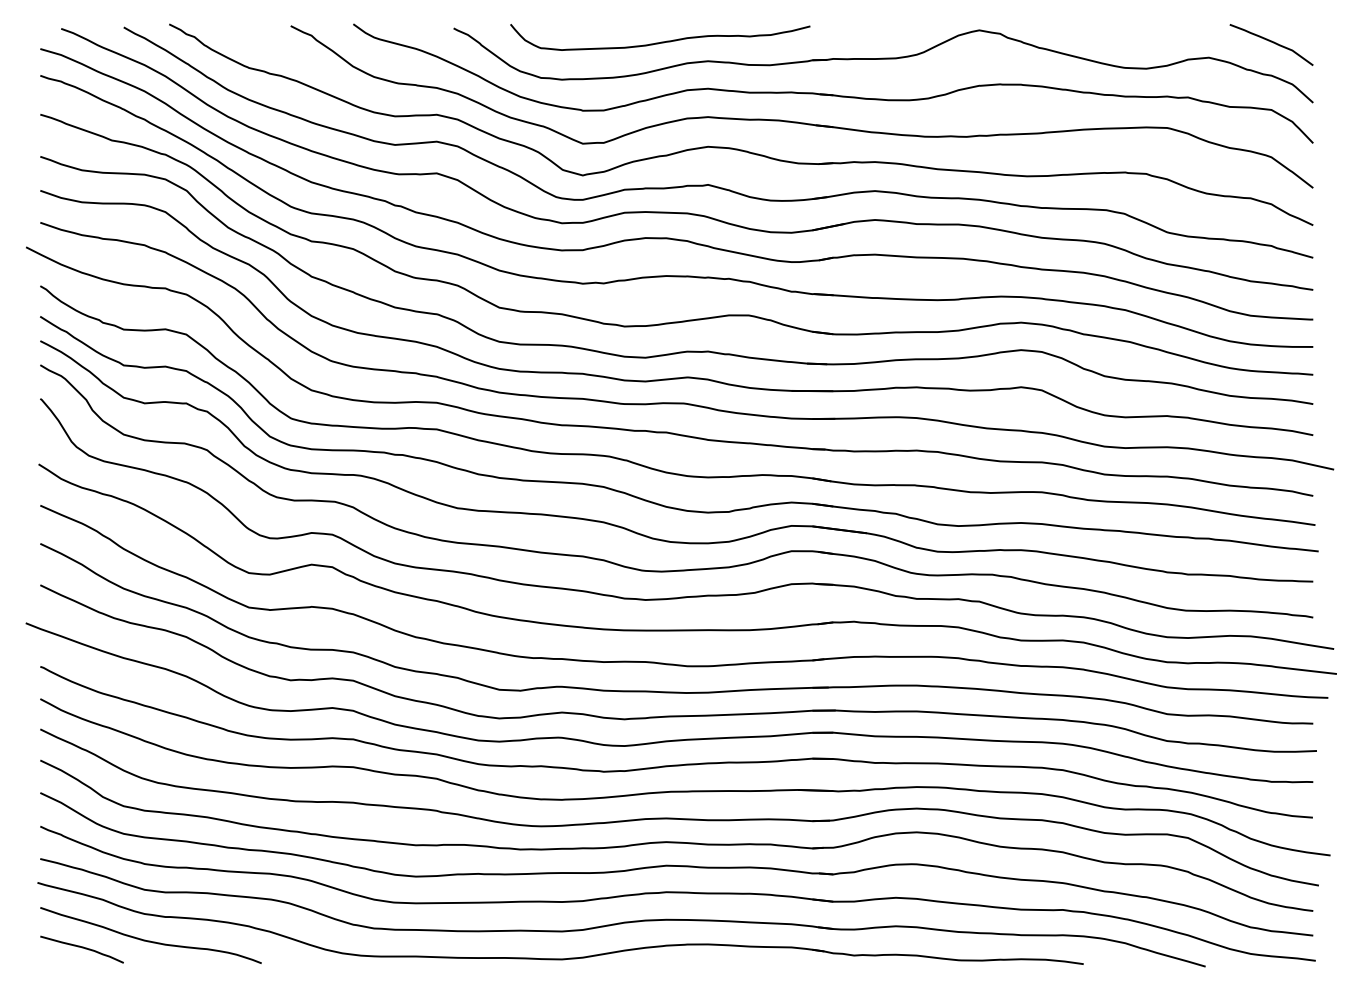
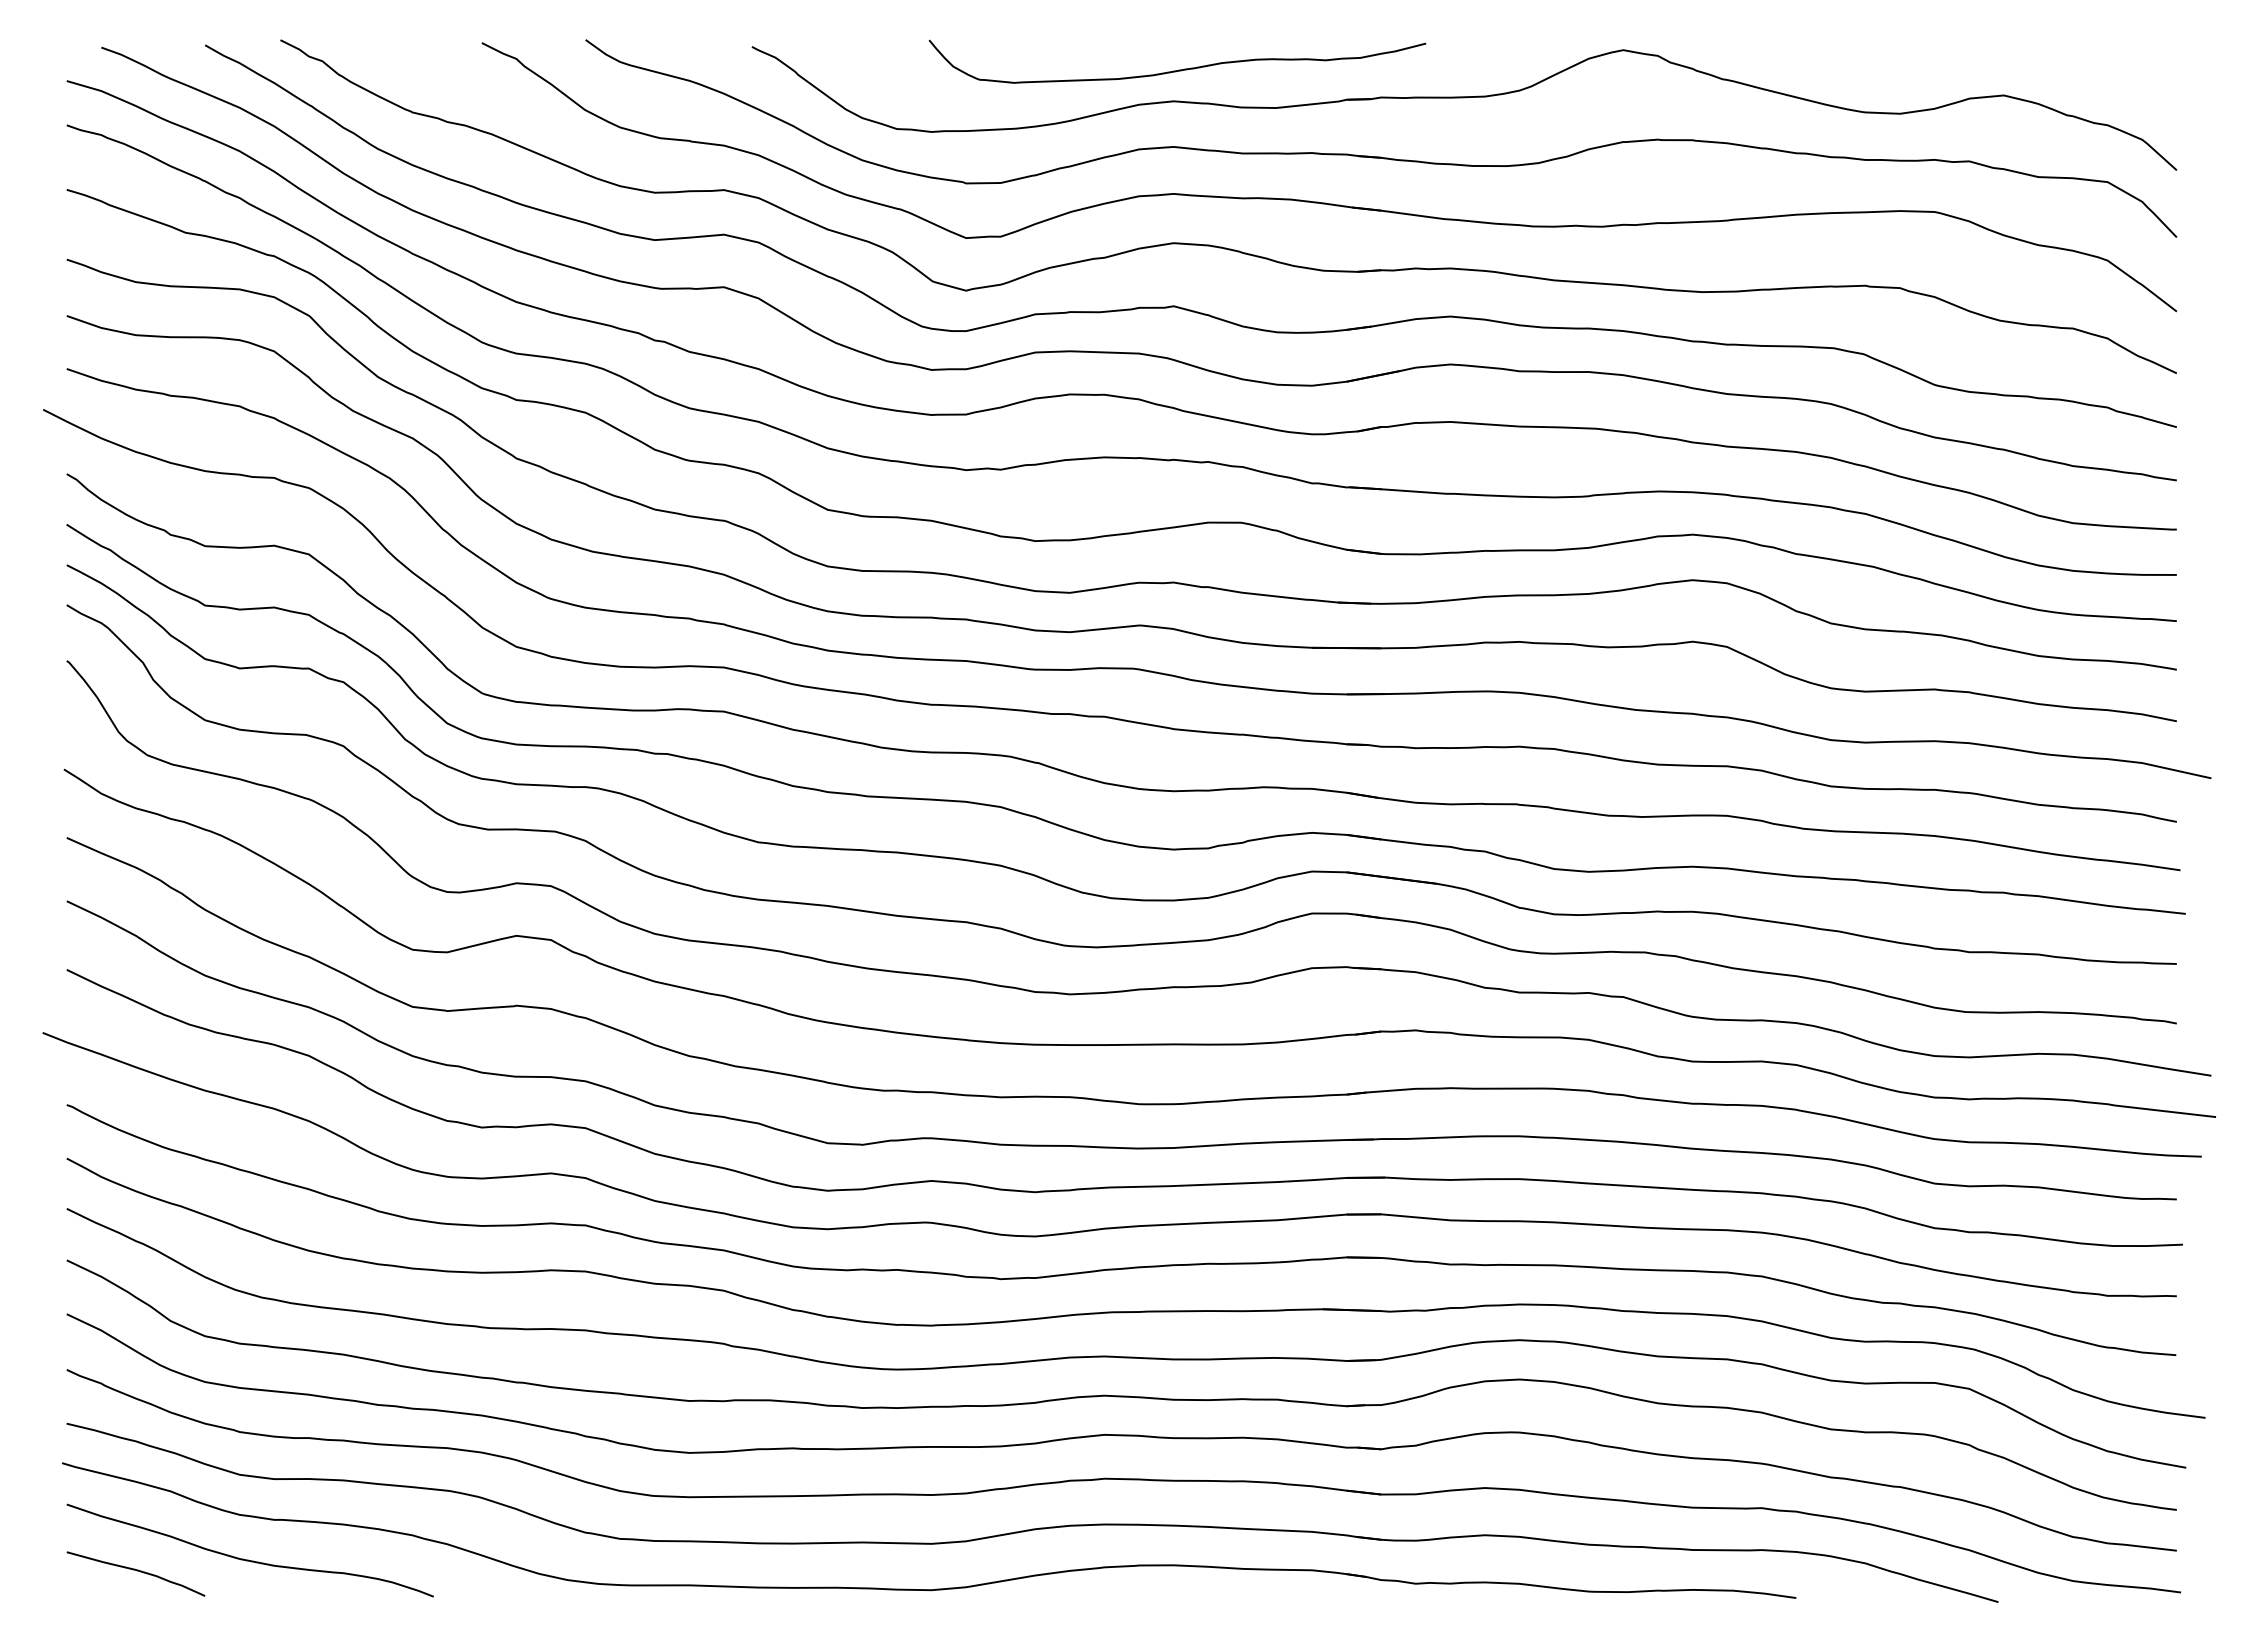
curve: (661, 41) -> (1179, 68), moved
curve: (1271, 42) -> (2107, 70), removed

